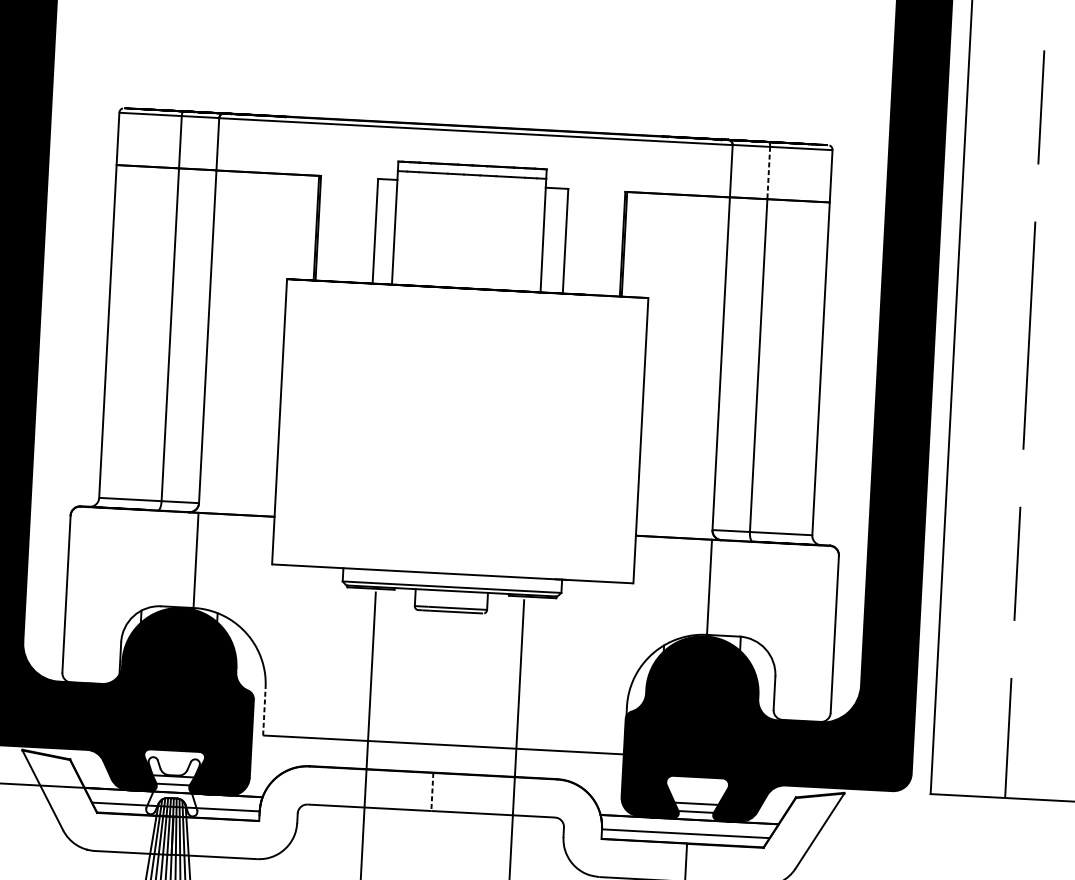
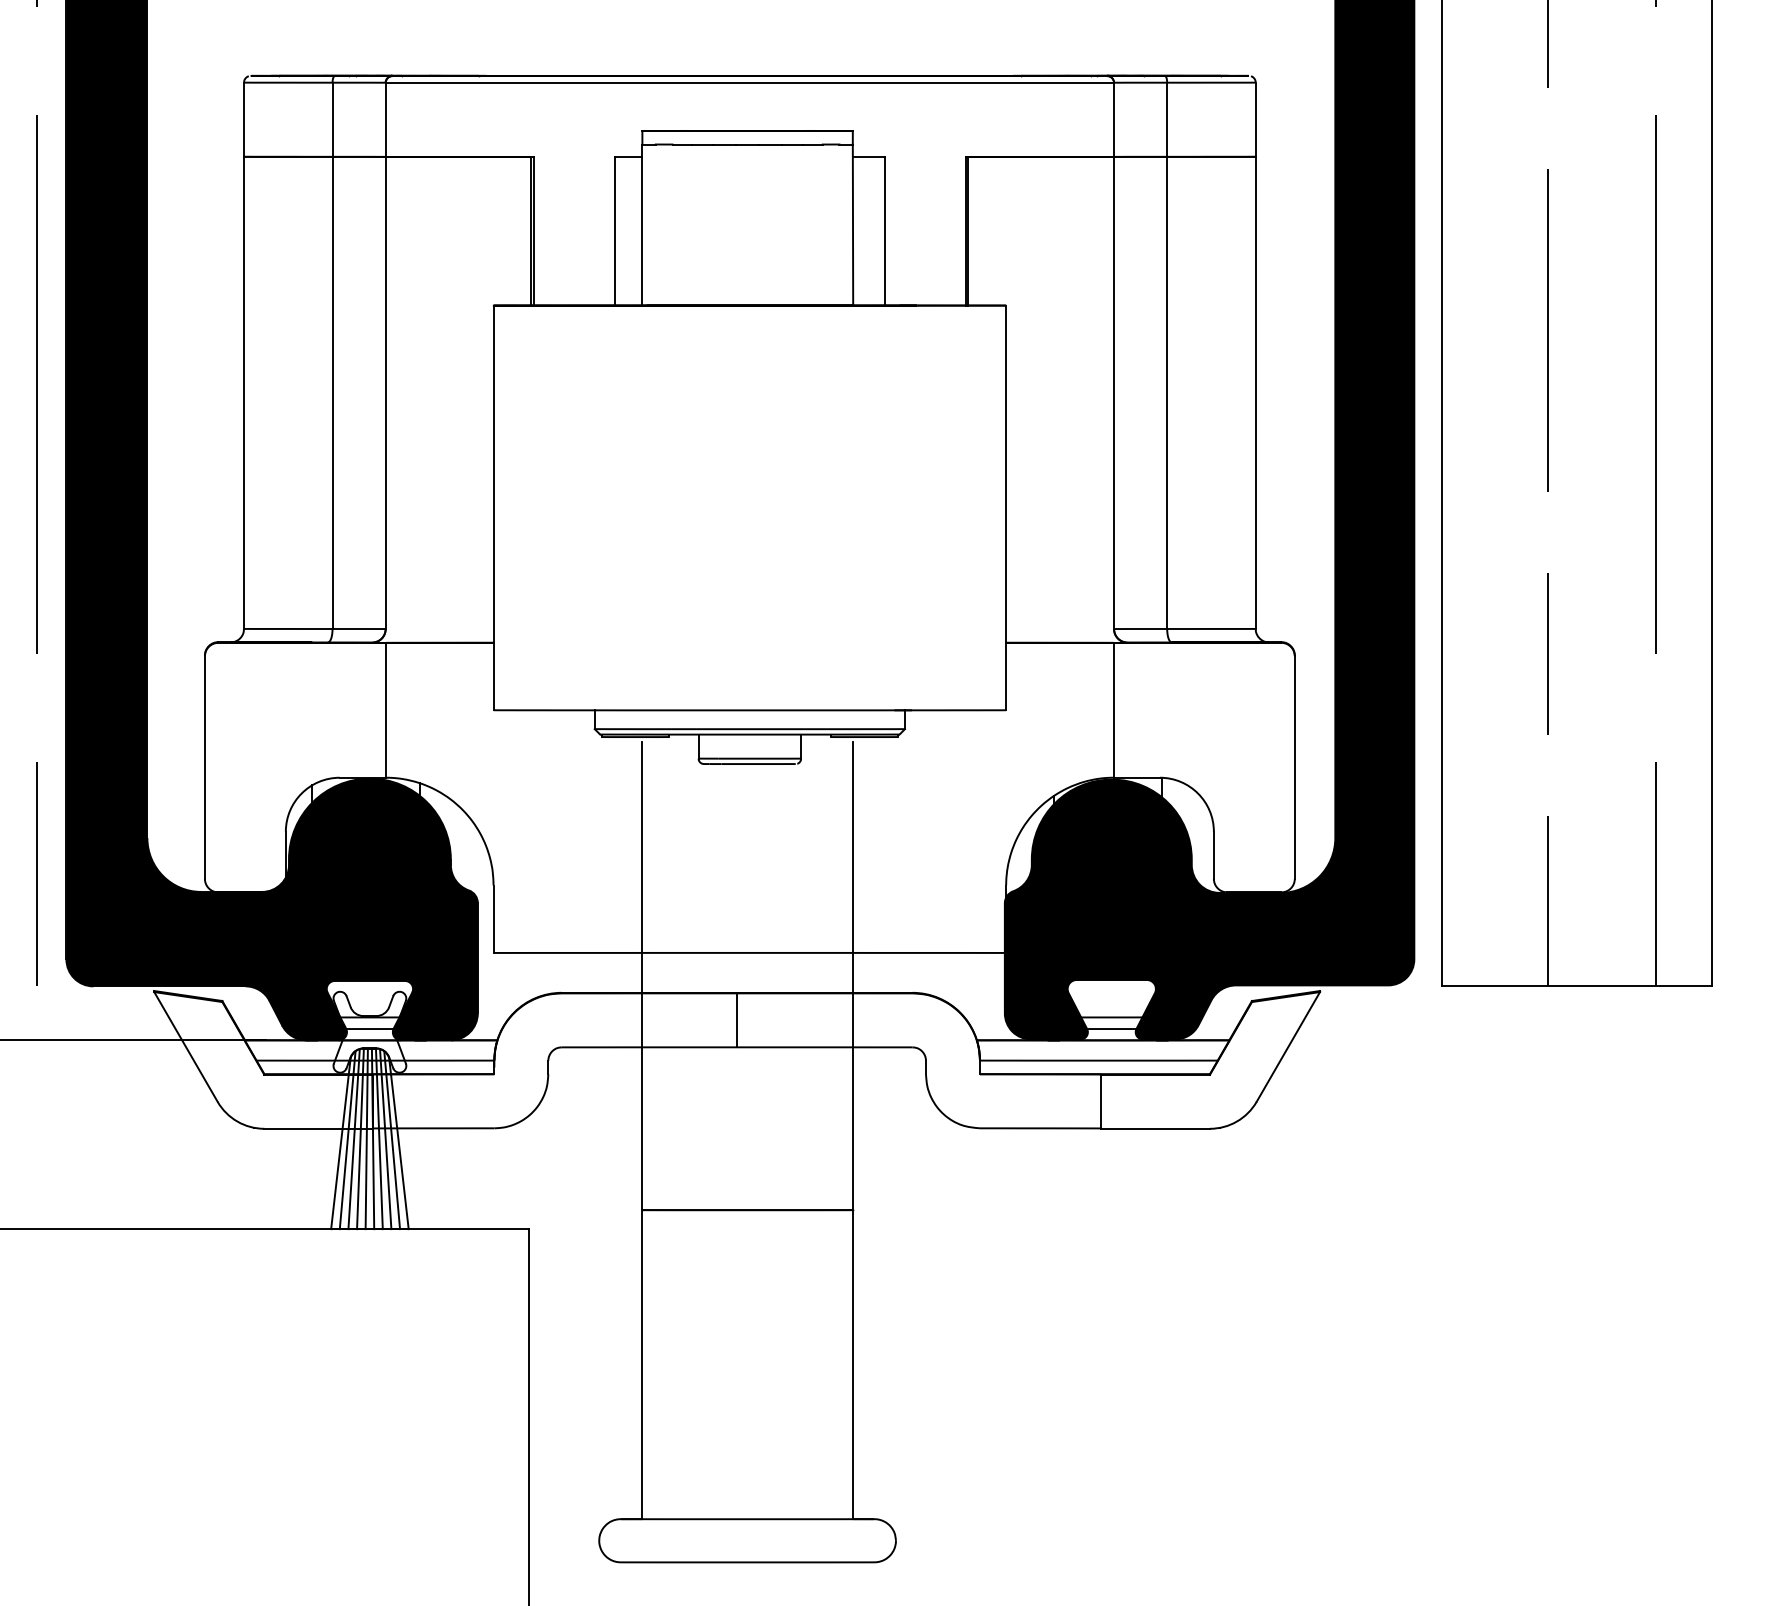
line: (768, 173) -> (1167, 120), dashed -> solid
line: (264, 711) -> (493, 919), dashed -> solid
line: (432, 792) -> (737, 1020), dashed -> solid

